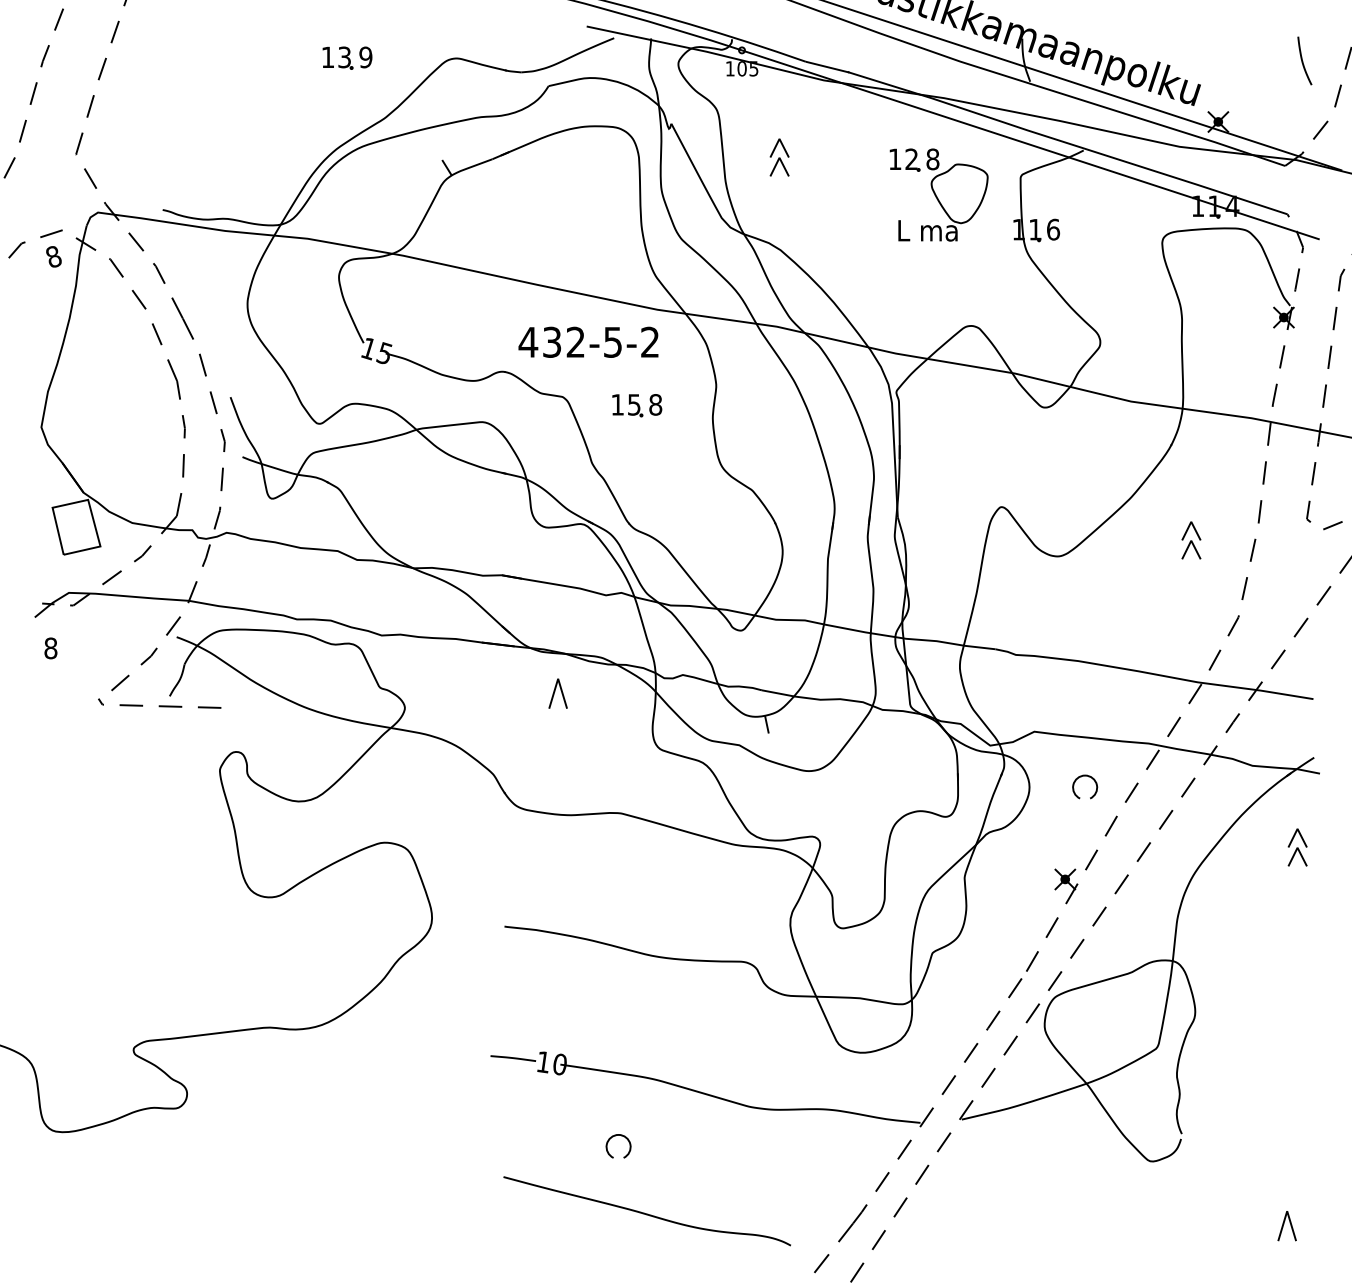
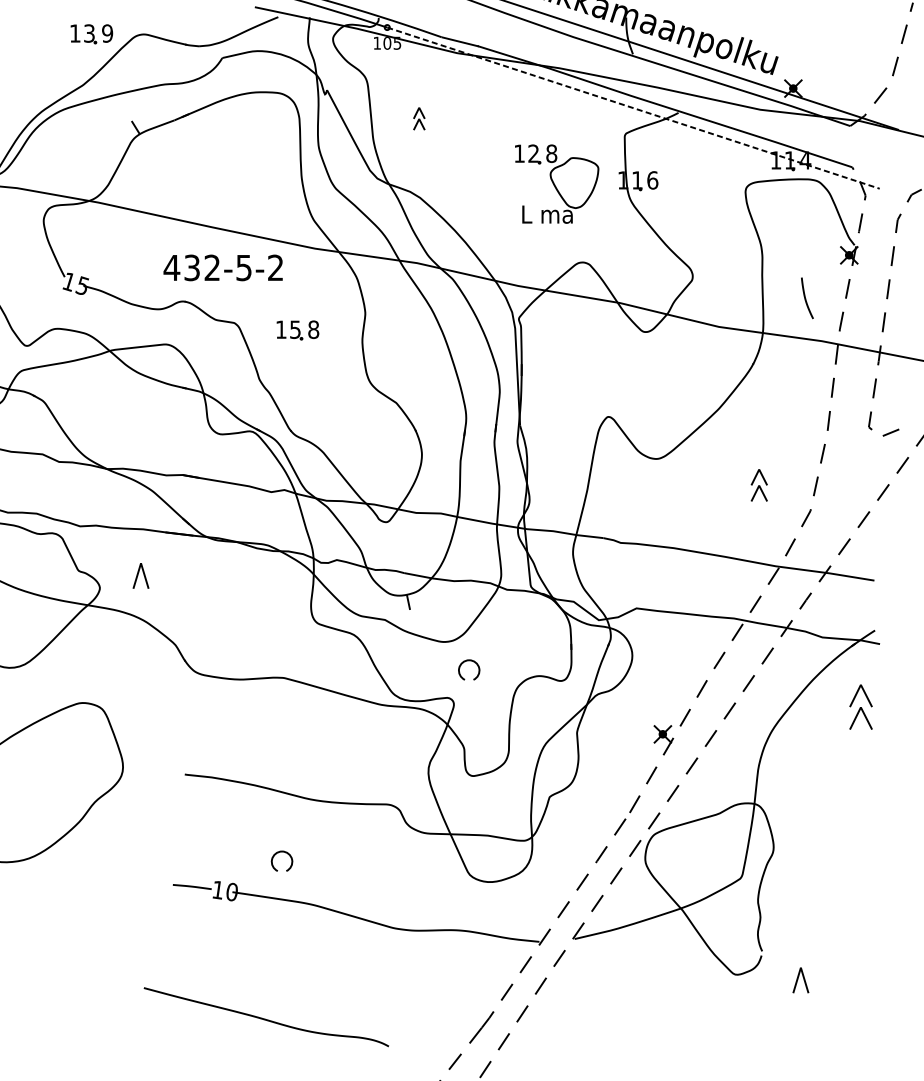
part: (347, 57) -> (91, 33), moved
curve: (1303, 61) -> (806, 298), moved
line: (1030, 144) -> (633, 107), solid -> dashed
part: (779, 157) -> (419, 118), size x0.7
part: (938, 194) -> (556, 183), moved
text: (588, 341) -> (223, 267), moved
part: (1191, 540) -> (759, 485), moved
line: (555, 691) -> (138, 574), moved
arc: (1088, 777) -> (472, 661), moved
part: (1297, 847) -> (860, 707), size x1.4
arc: (613, 1137) -> (277, 853), moved
curve: (646, 1213) -> (265, 1019), moved
line: (1284, 1224) -> (798, 979), moved

